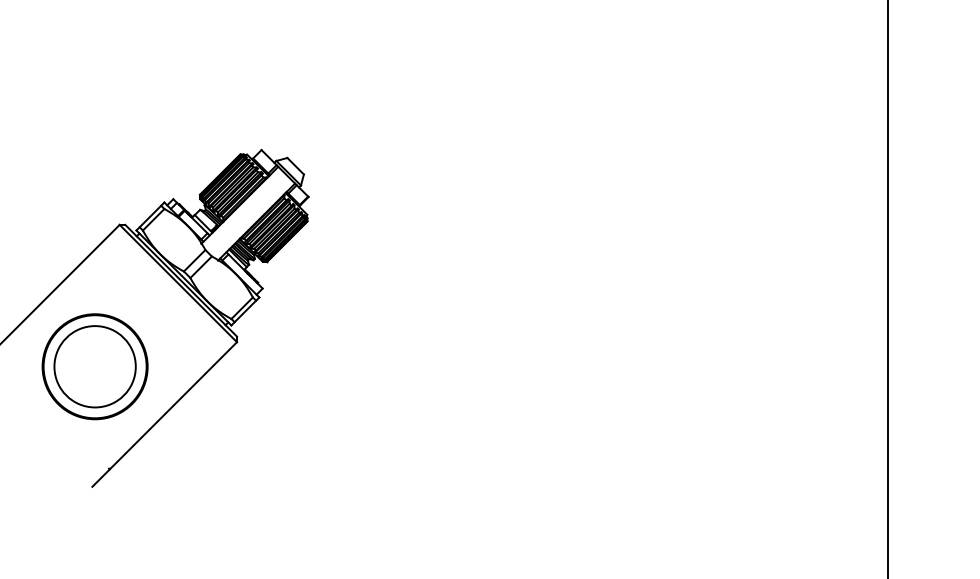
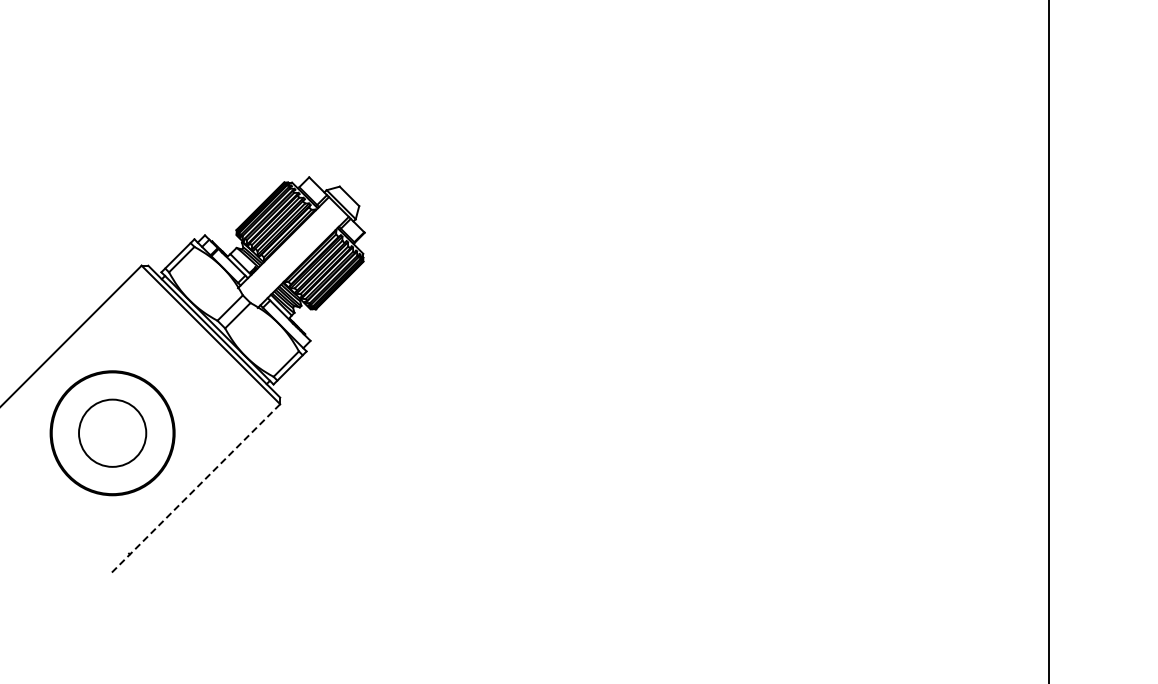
circle: (95, 366) -> (112, 433), size x0.7
line: (164, 414) -> (194, 489), solid -> dashed

